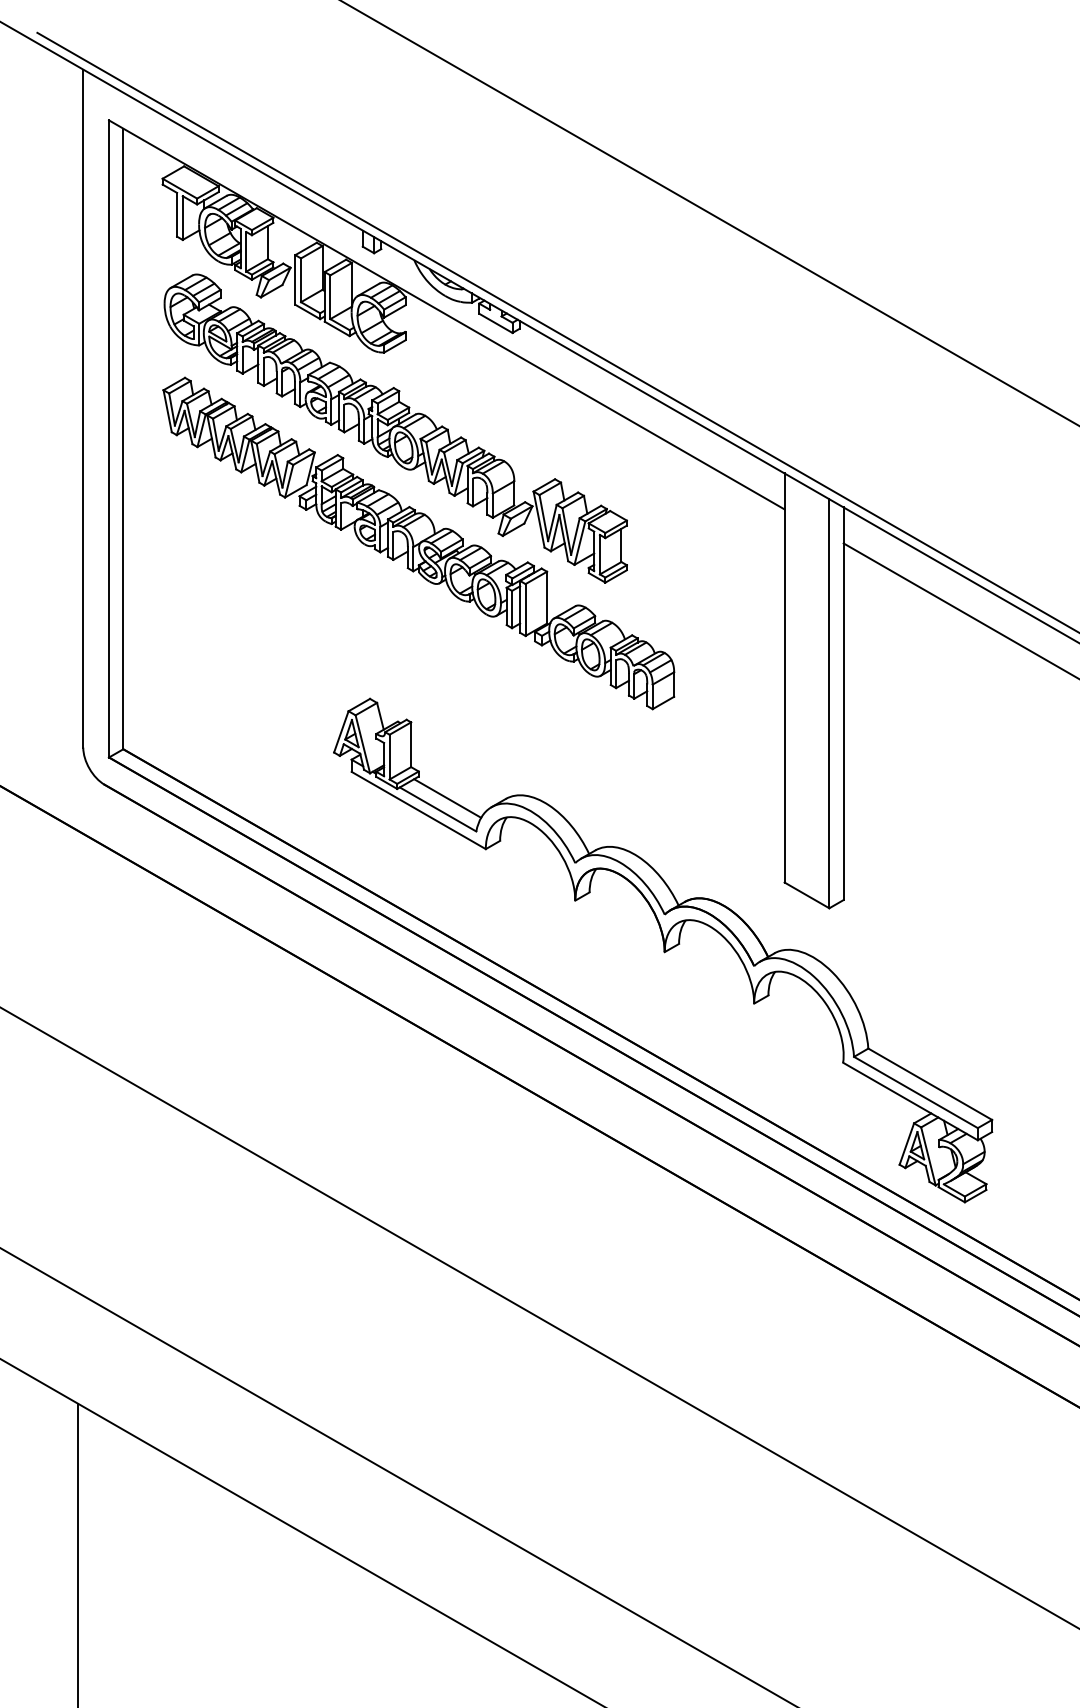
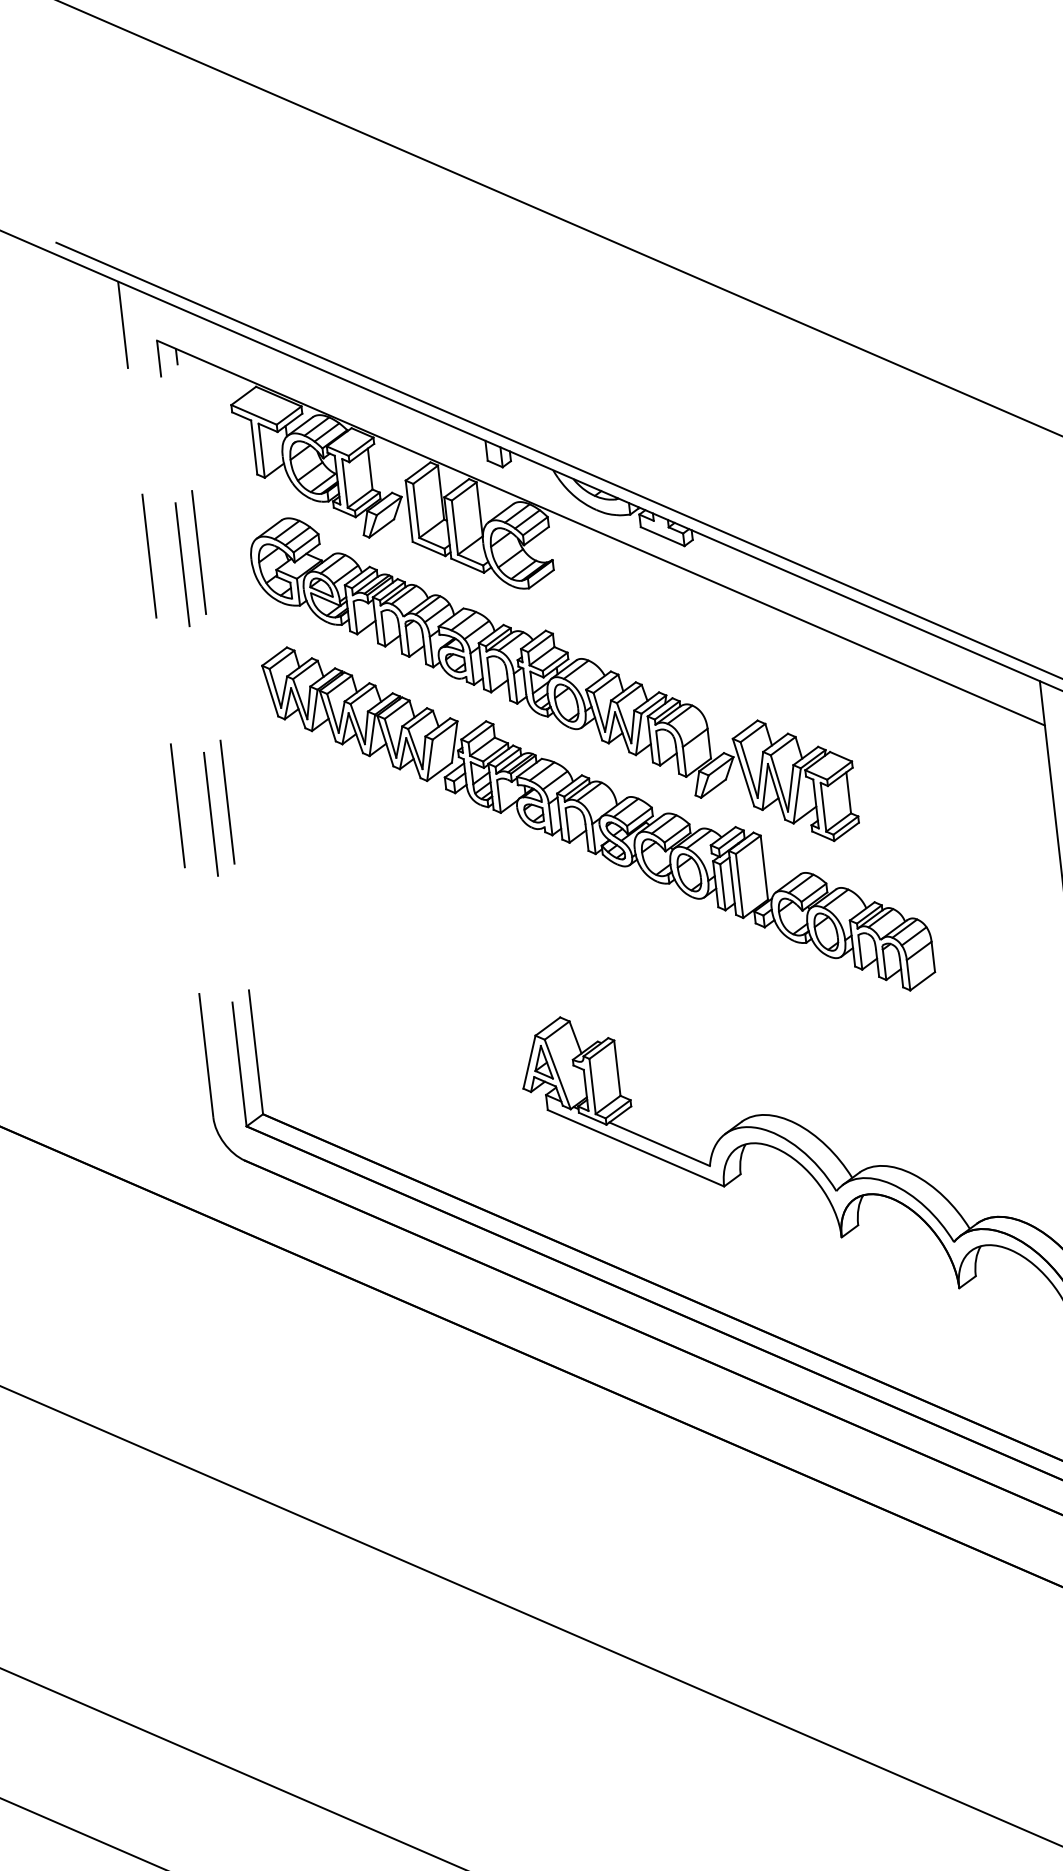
line: (83, 408) -> (166, 699), solid -> dashed
line: (109, 438) -> (202, 732), solid -> dashed
line: (123, 438) -> (219, 730), solid -> dashed
line: (447, 798) -> (669, 1129), removed

